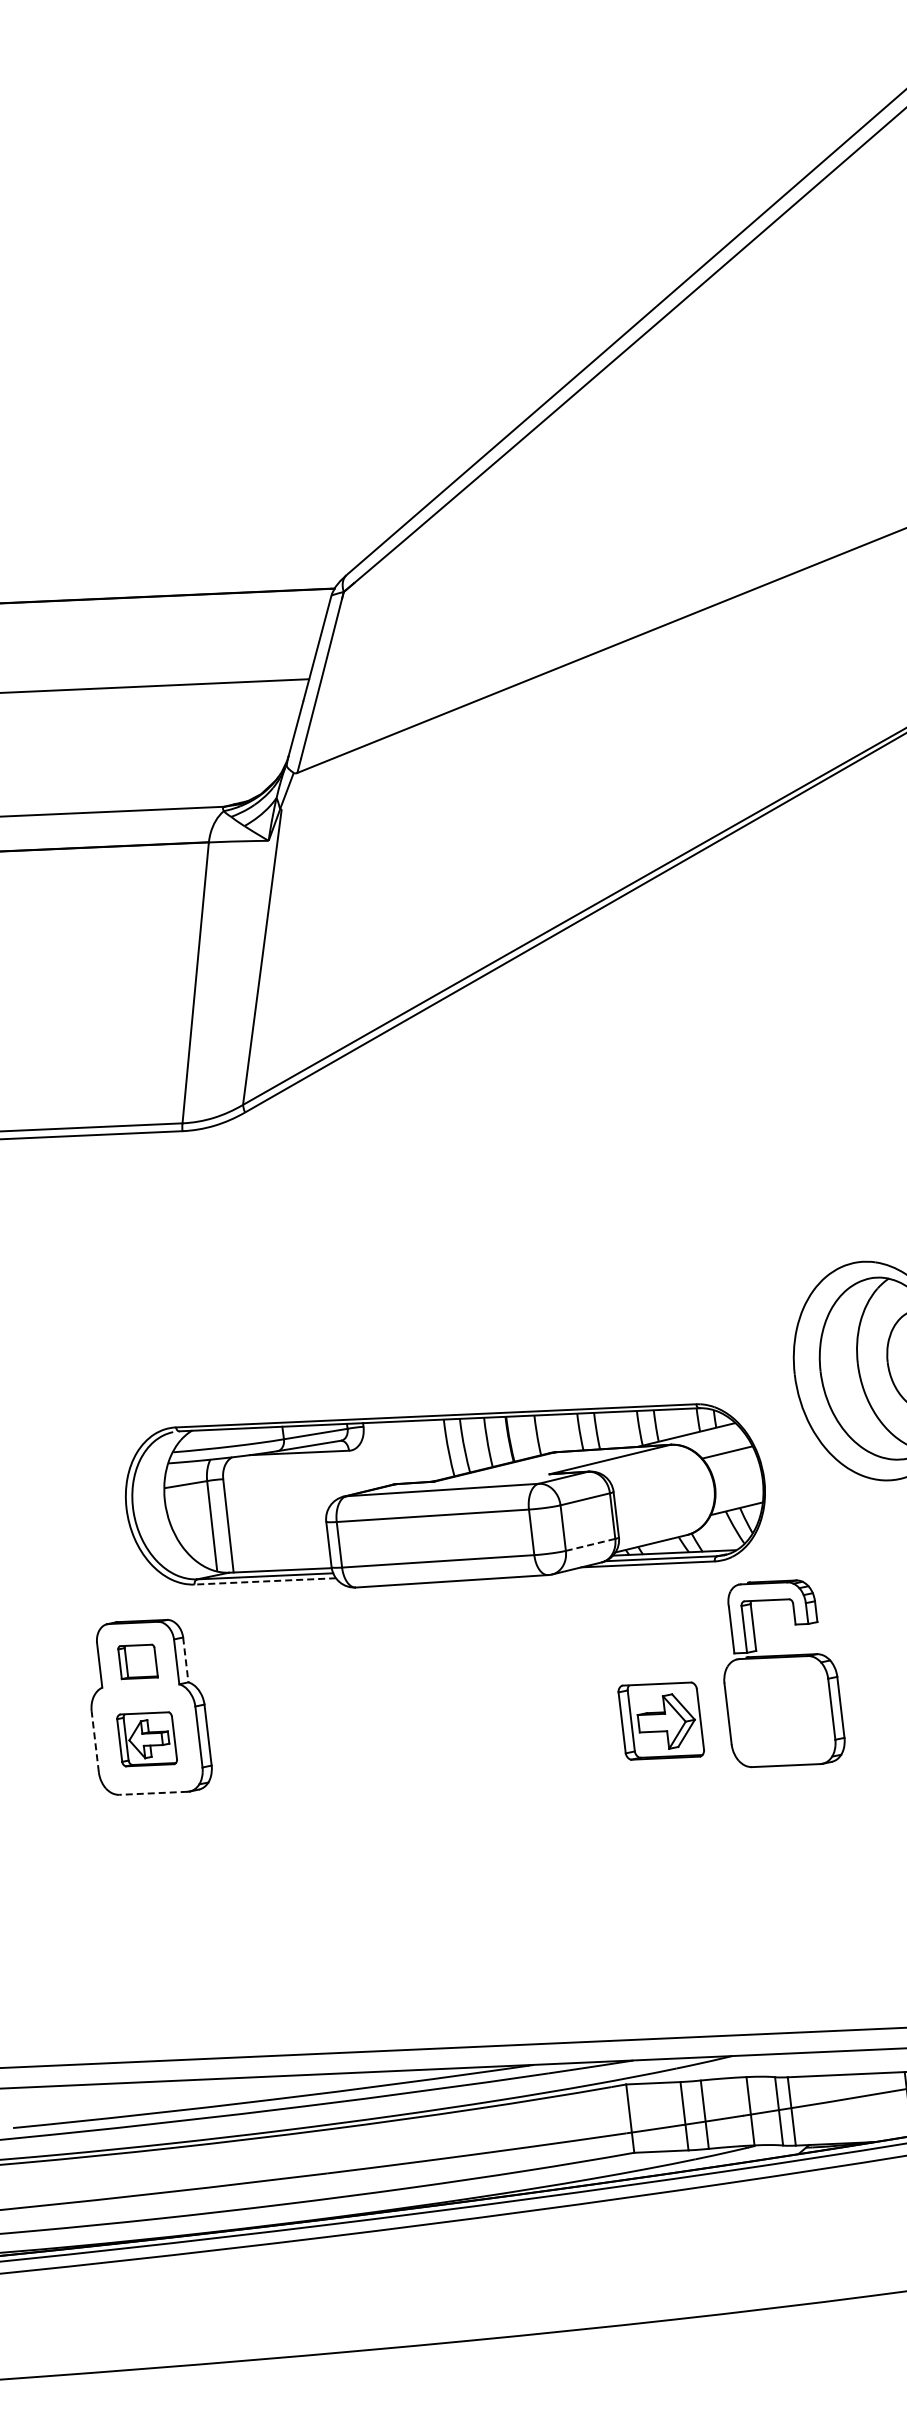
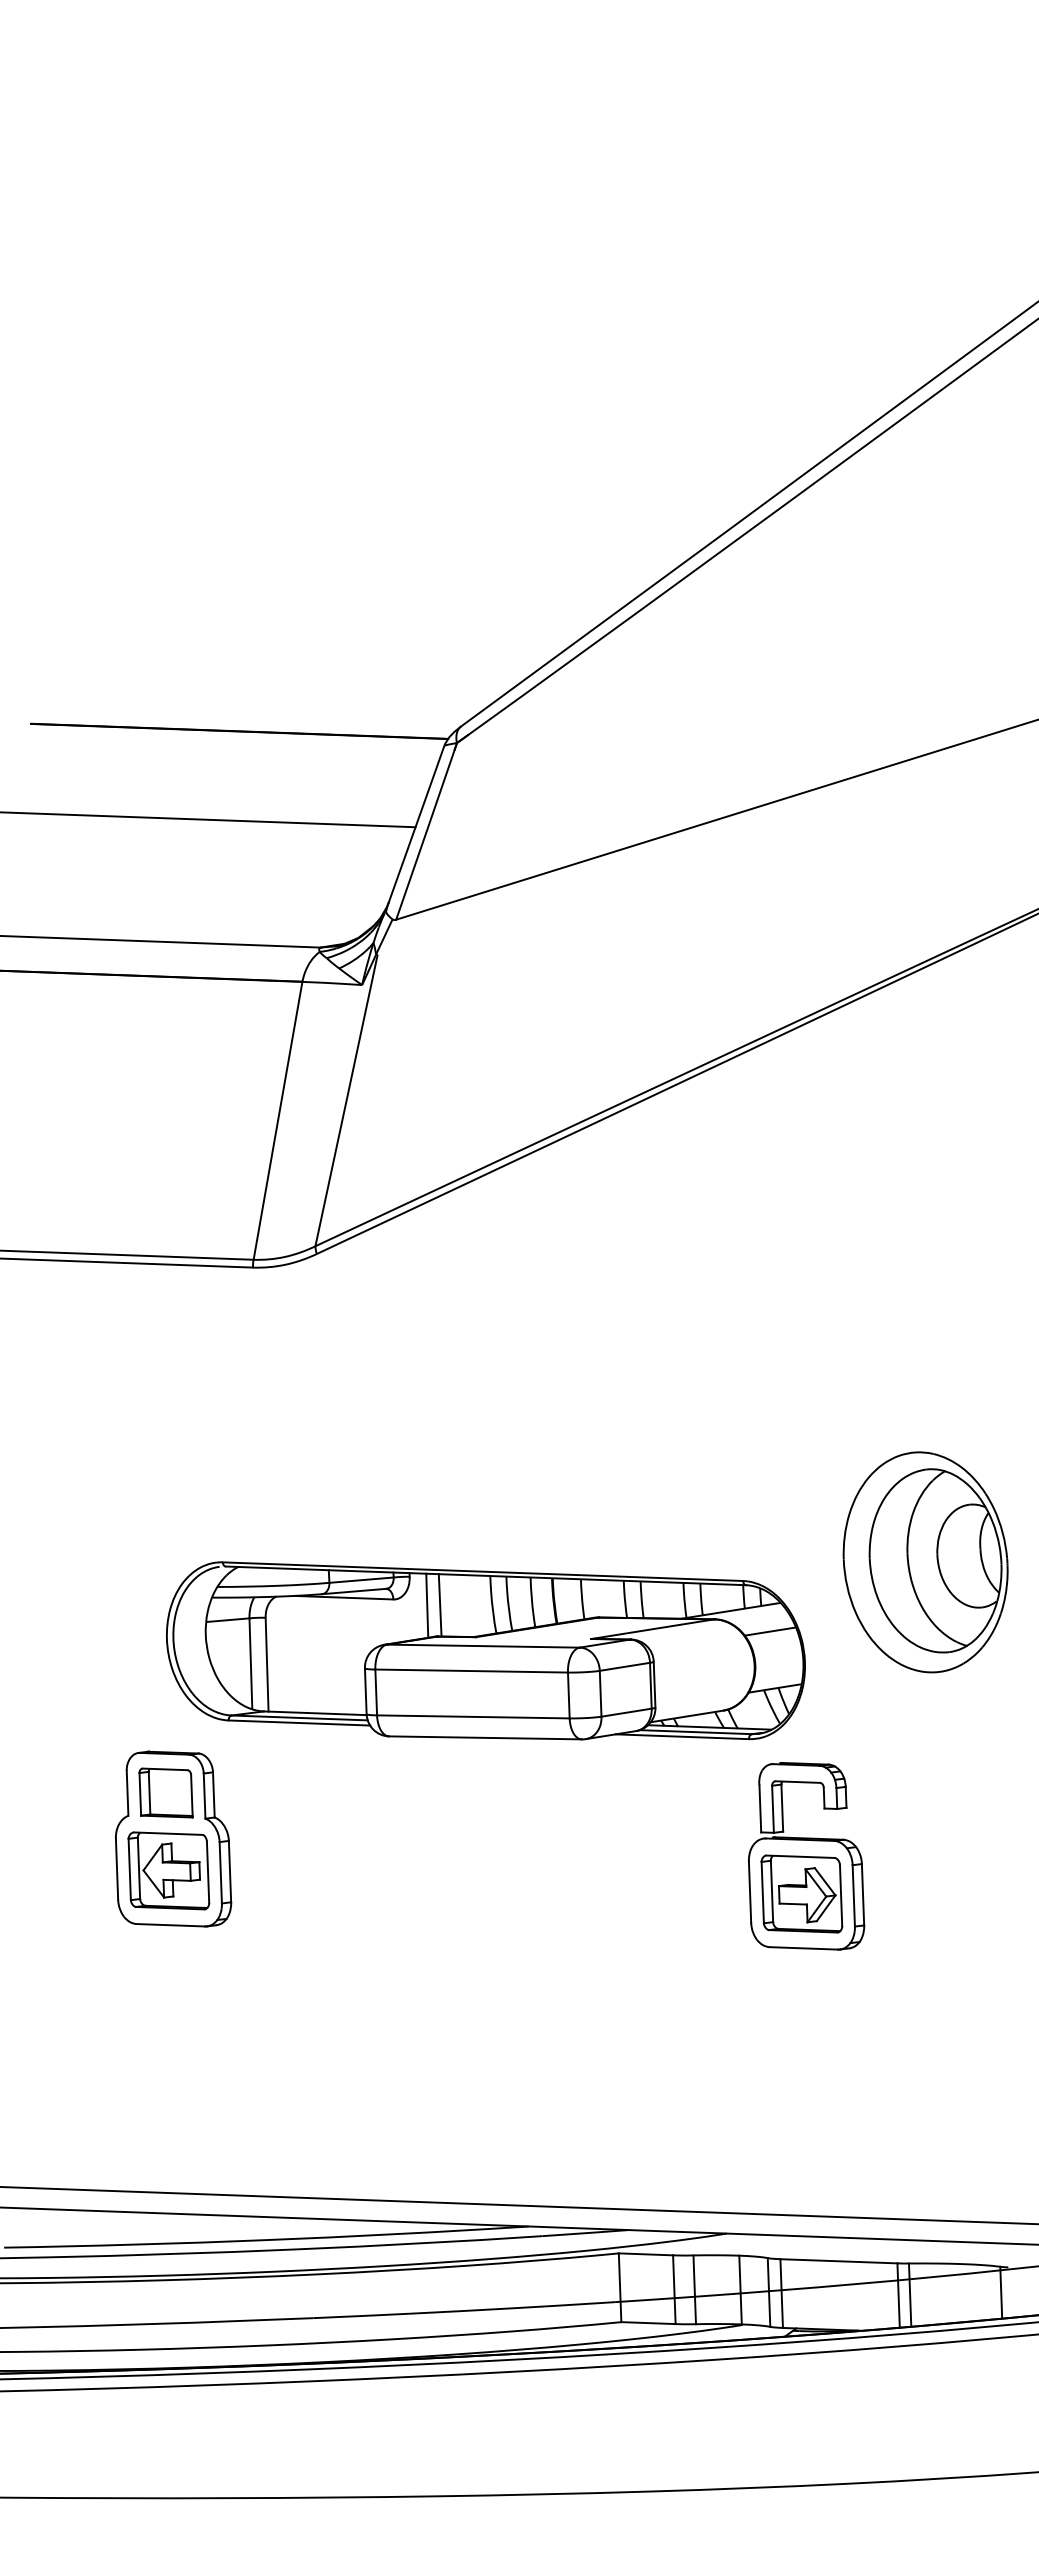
line: (395, 1453) -> (439, 1605), added
line: (383, 1454) -> (427, 1605), added
line: (590, 1544) -> (626, 1712), dashed -> solid
line: (265, 1581) -> (299, 1723), dashed -> solid
line: (185, 1659) -> (213, 1794), dashed -> solid
part: (137, 1661) -> (165, 1792), size x1.43
part: (660, 1720) -> (801, 1893), moved
part: (146, 1738) -> (168, 1870), size x1.43
line: (95, 1742) -> (117, 1869), dashed -> solid
line: (153, 1793) -> (170, 1925), dashed -> solid

